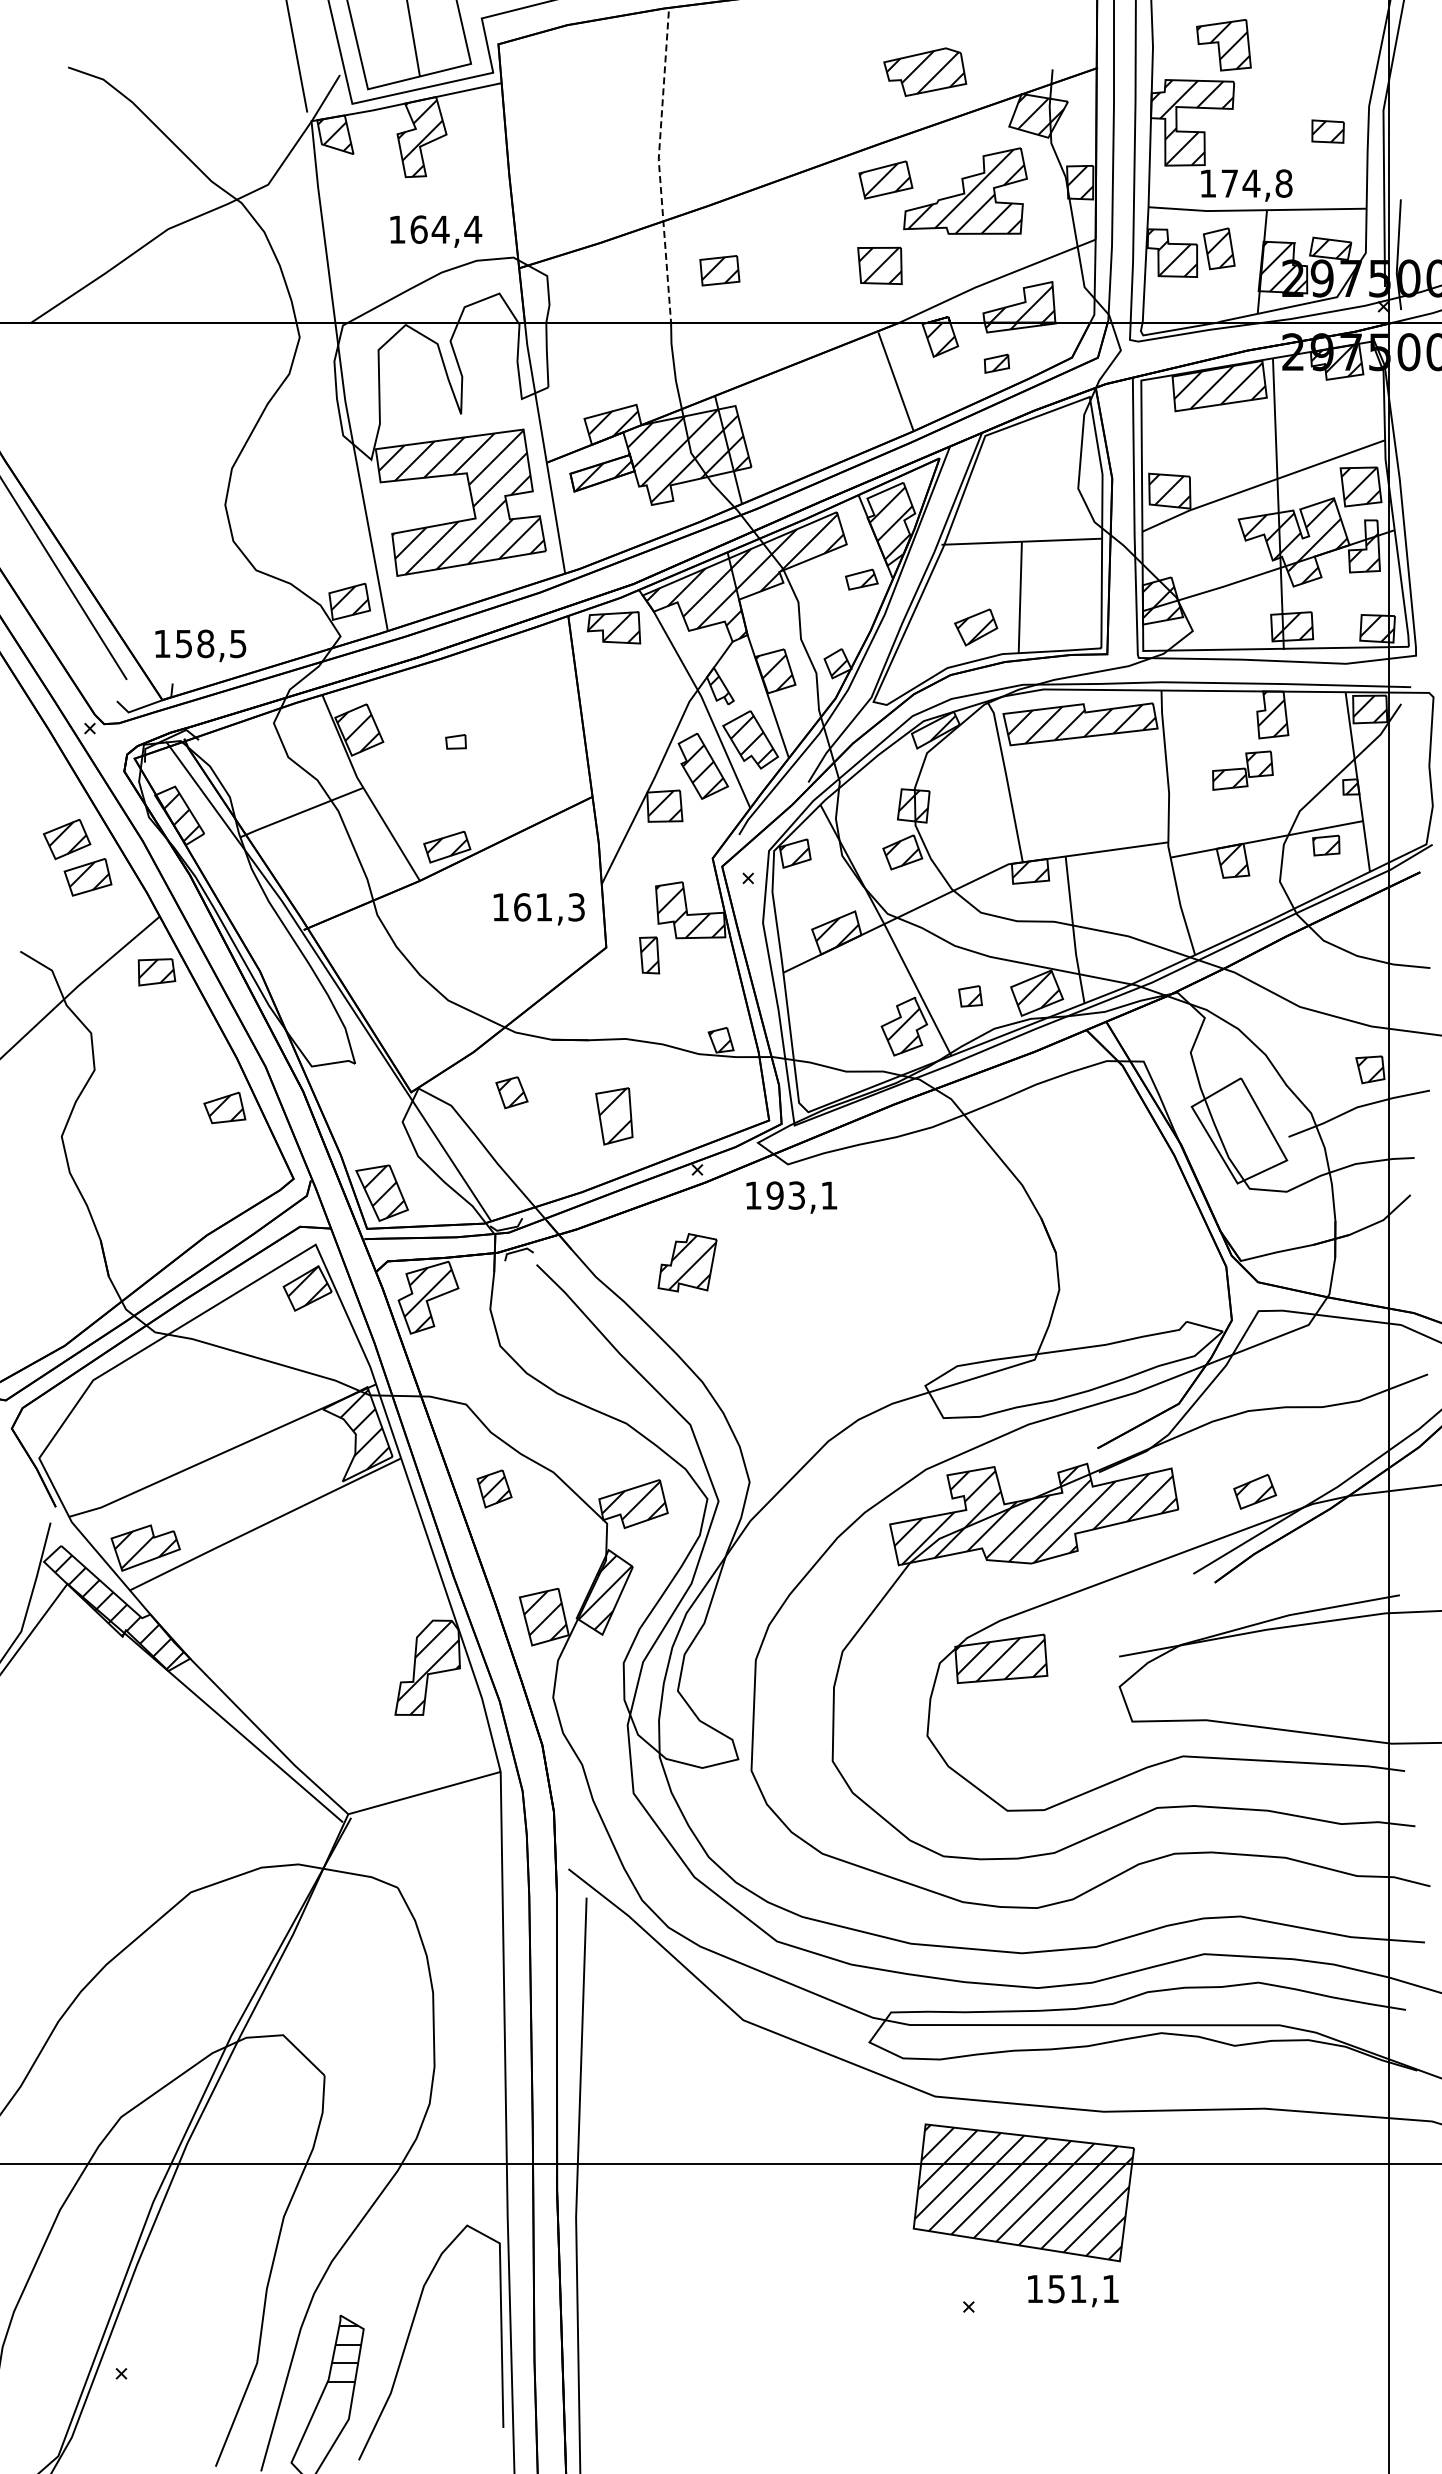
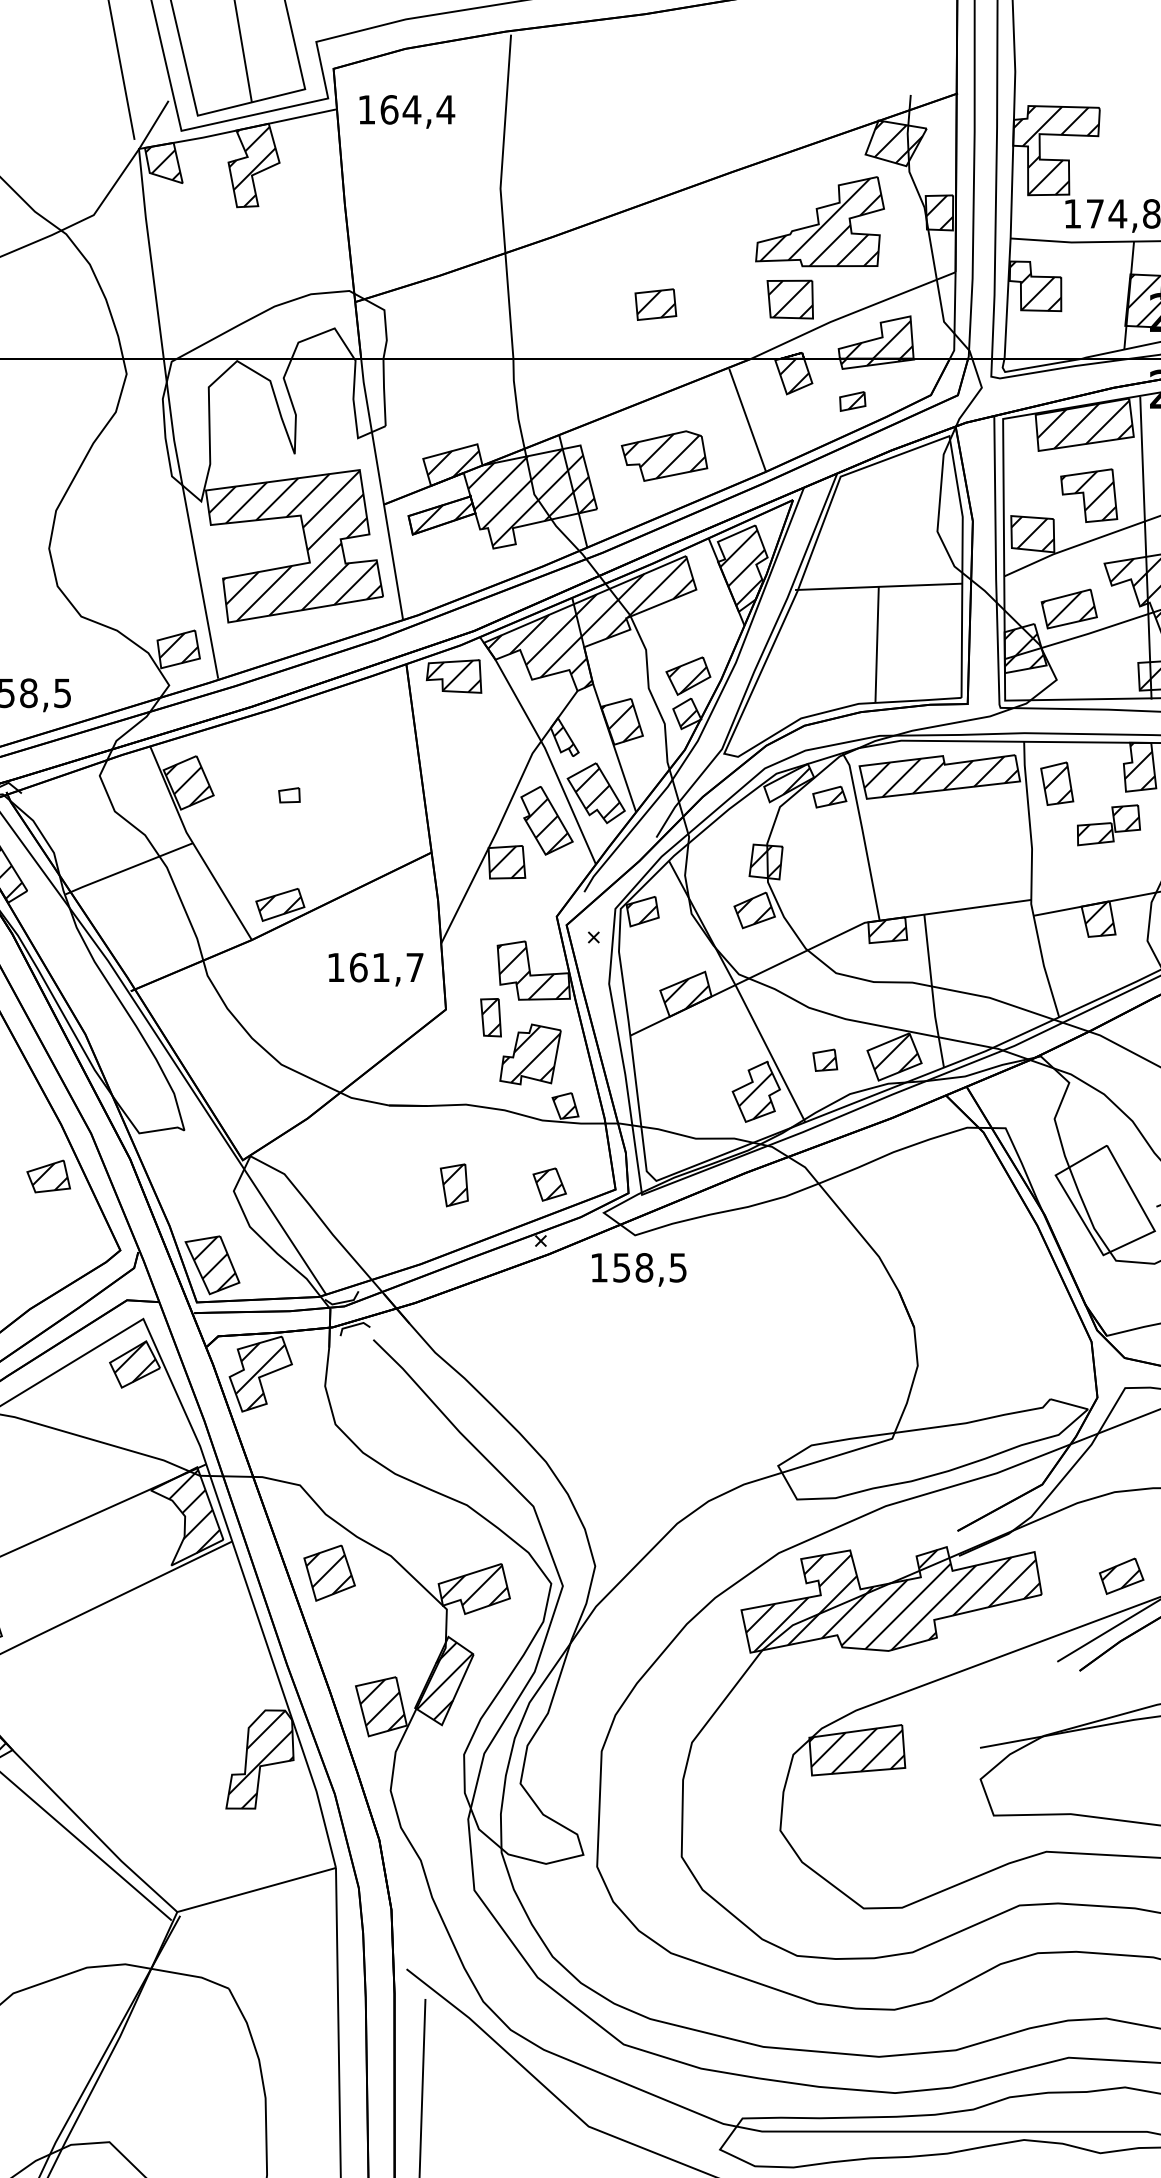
part: (1223, 45) -> (1088, 496), moved
part: (925, 71) -> (664, 455), moved
line: (659, 166) -> (501, 196), dashed -> solid
part: (885, 179) -> (1068, 608), moved
text: (436, 231) -> (407, 111), moved
part: (1219, 248) -> (1057, 783), moved
part: (879, 265) -> (789, 299), moved
part: (719, 270) -> (655, 304), moved
part: (861, 579) -> (829, 796), moved
part: (976, 627) -> (688, 676), moved
text: (576, 907) -> (414, 967), 161,3 -> 161,7
part: (511, 1092) -> (549, 1184), moved
part: (614, 1116) -> (454, 1185), size x0.71
text: (801, 1195) -> (649, 1267), 193,1 -> 158,5
part: (687, 1262) -> (530, 1054), moved
part: (494, 1488) -> (329, 1572), size x1.43

